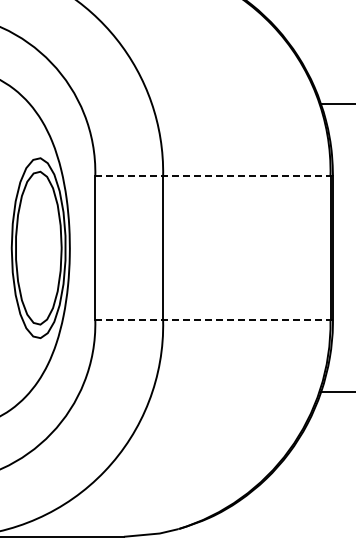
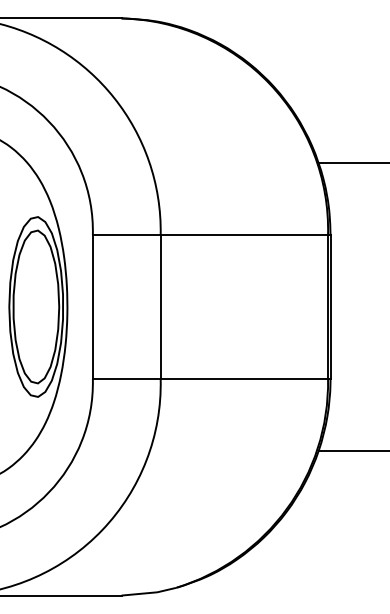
line: (213, 175) -> (211, 234), dashed -> solid
line: (213, 320) -> (211, 379), dashed -> solid

